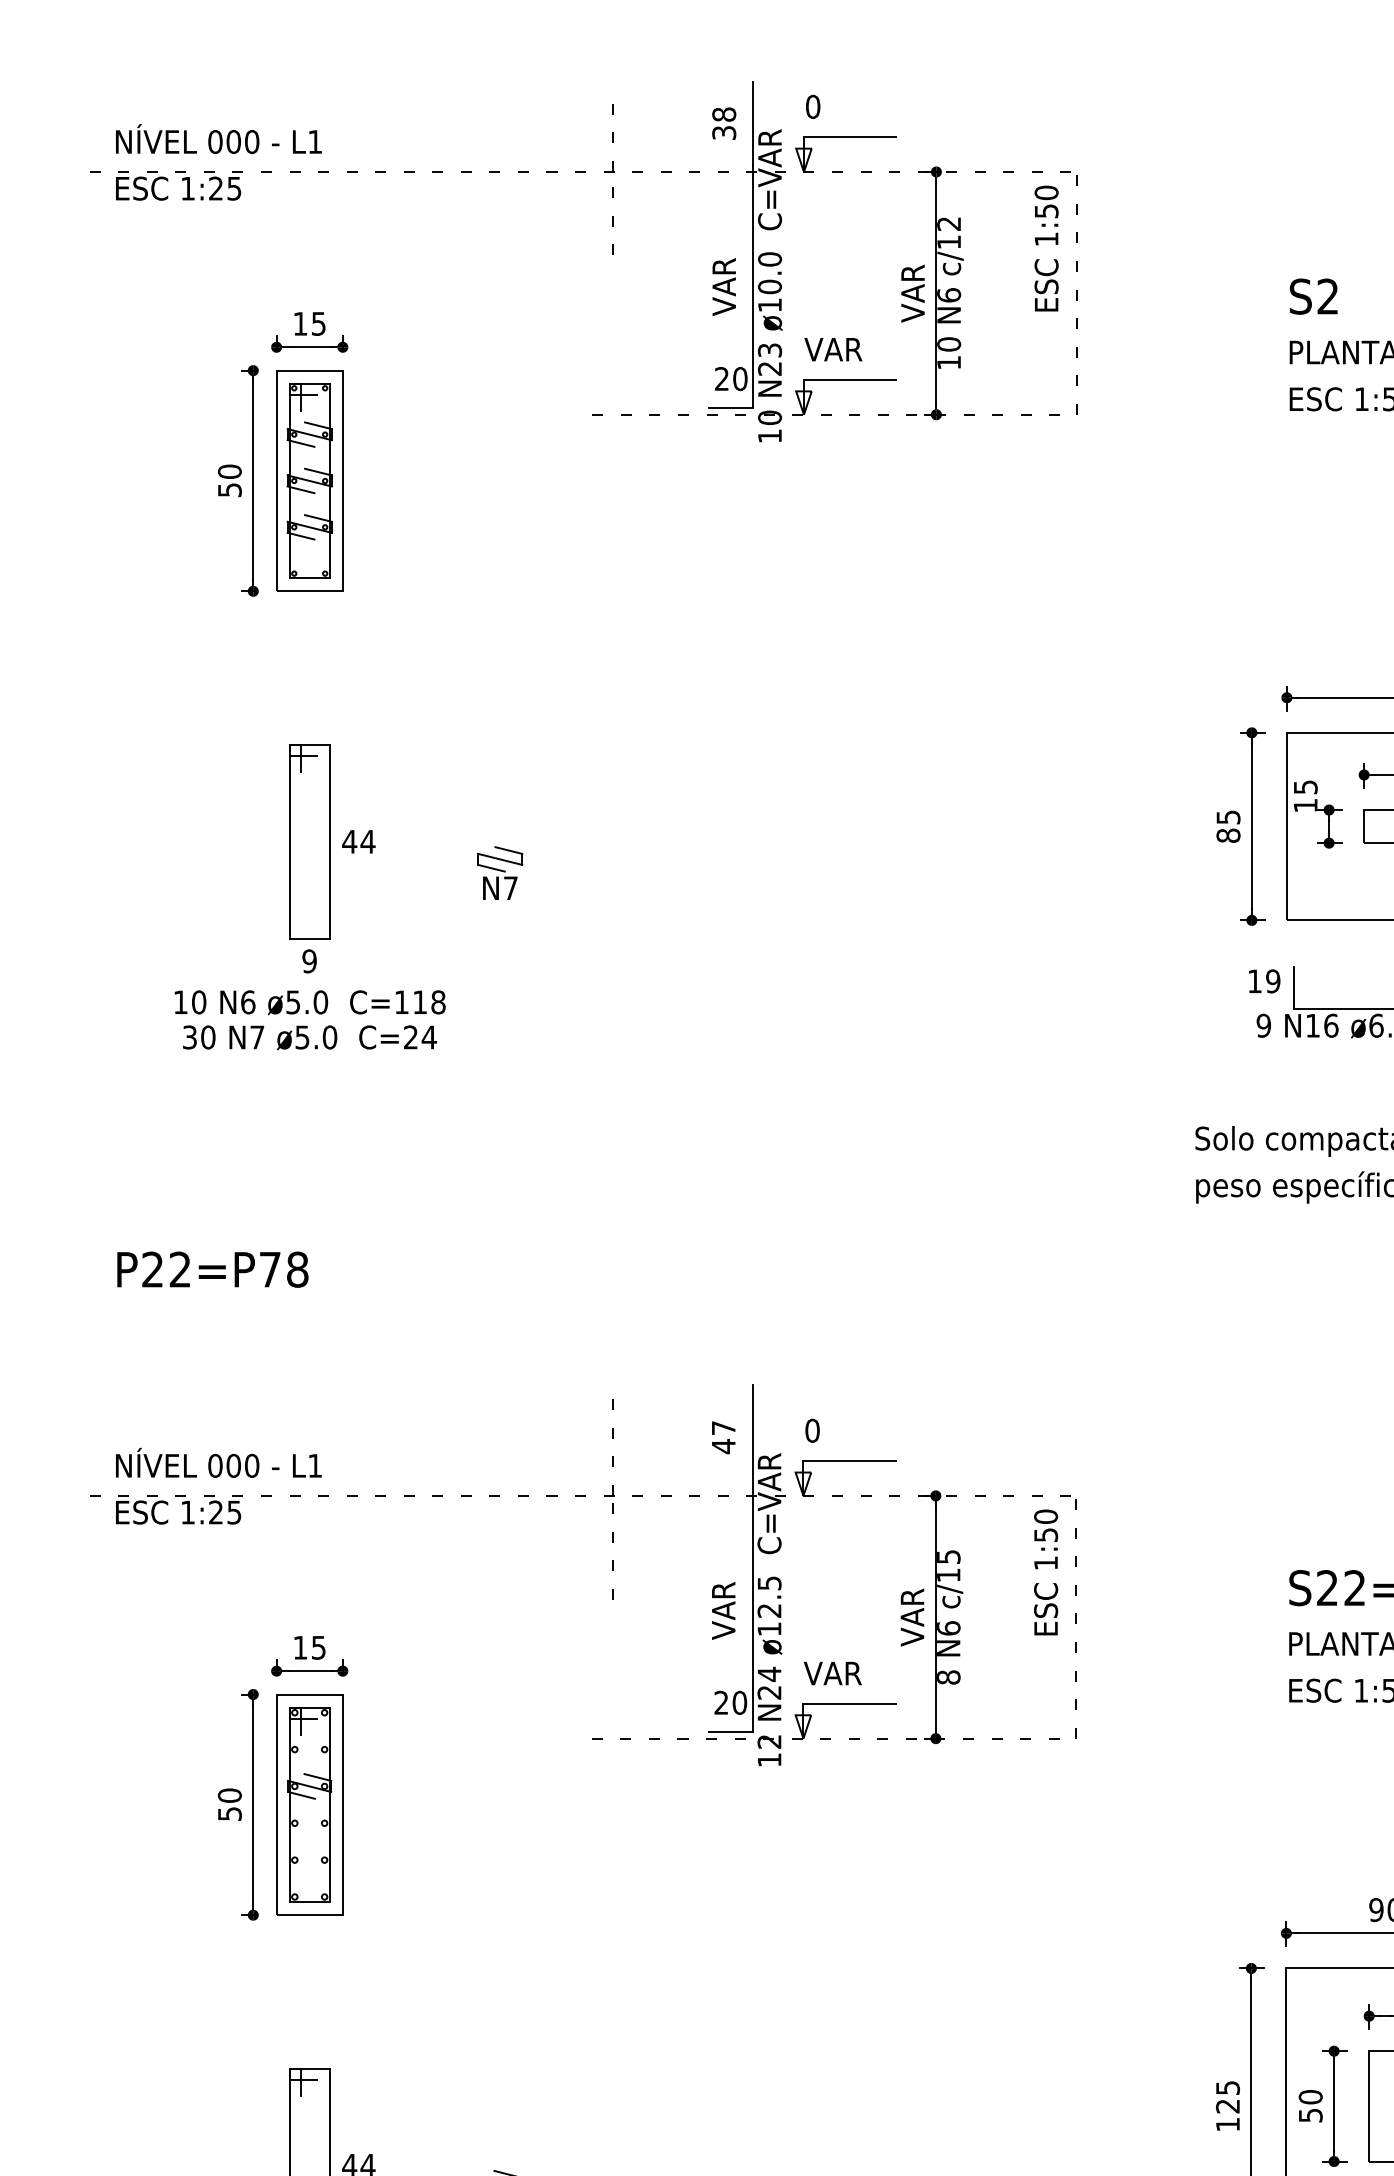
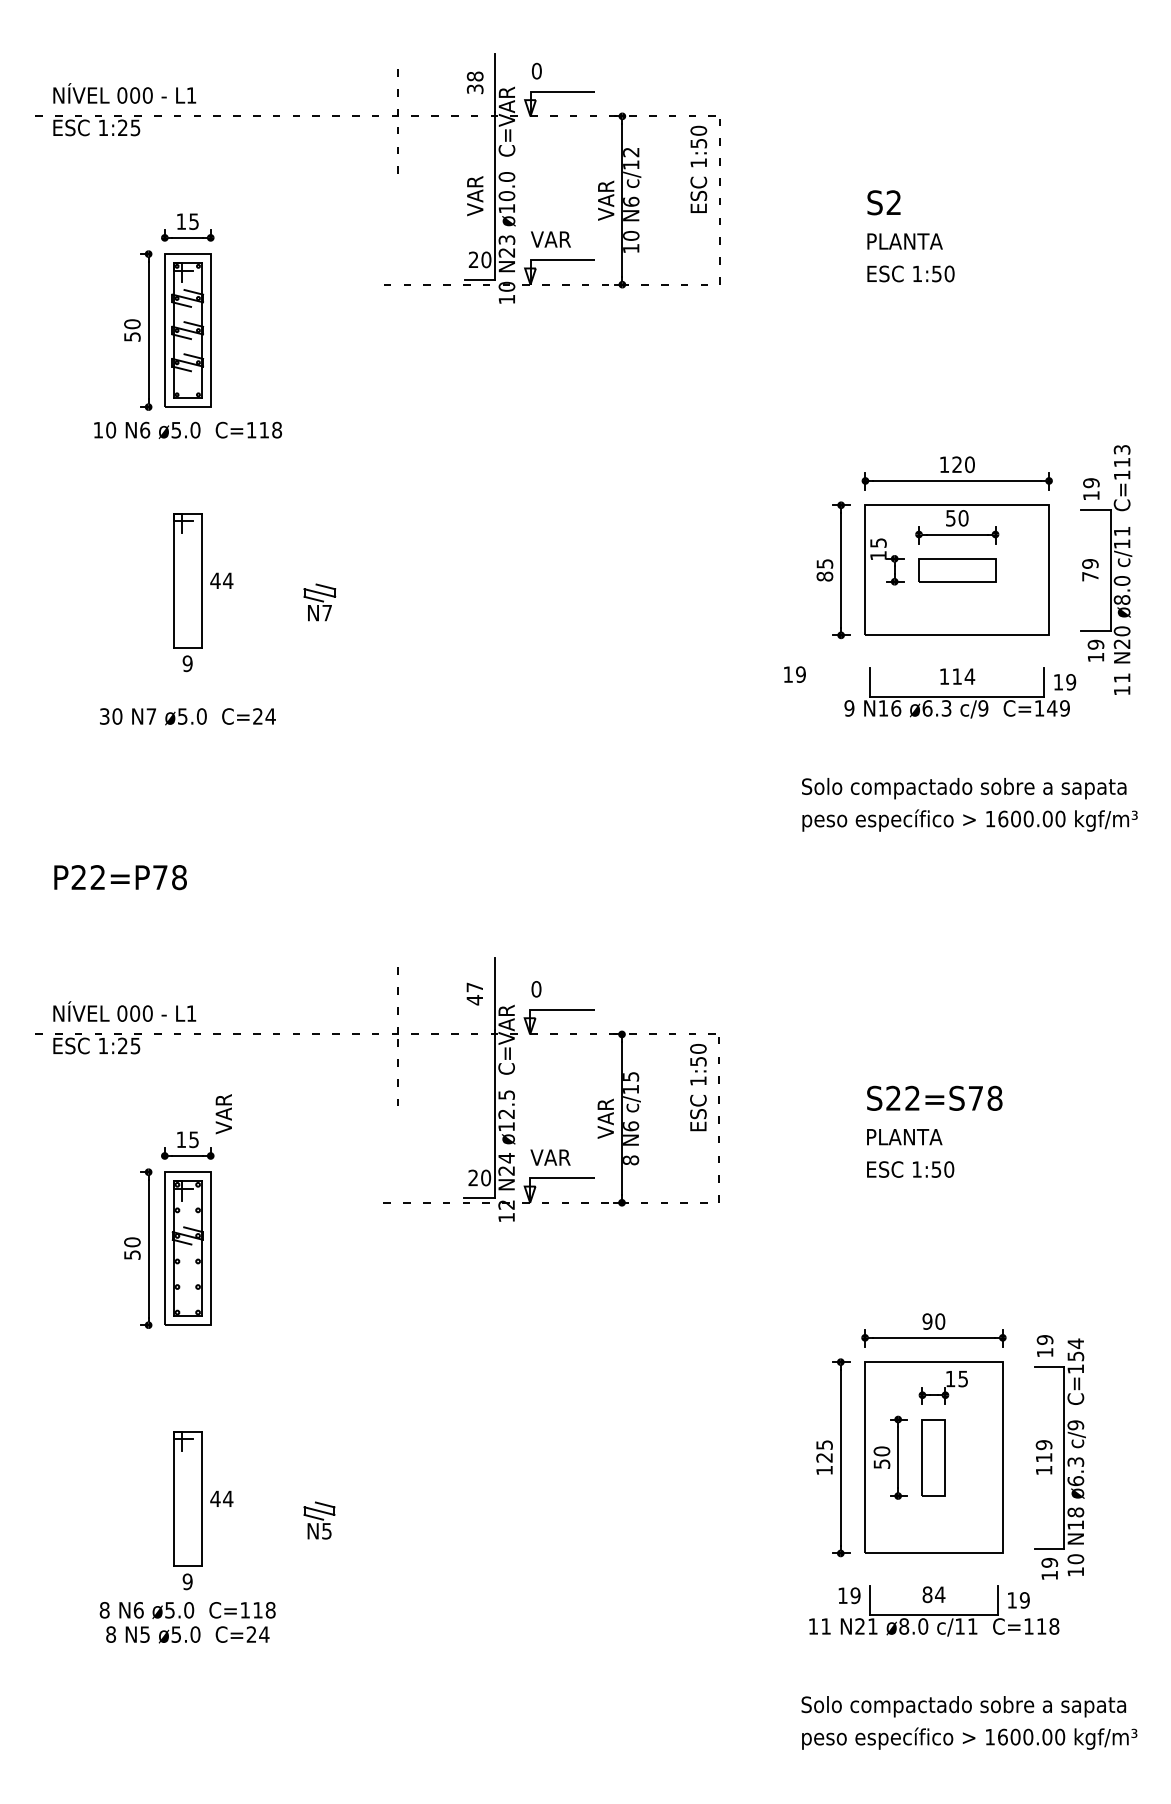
text: (1263, 981) -> (794, 674), moved
text: (309, 1001) -> (187, 429), moved
text: (723, 1611) -> (223, 1114), moved

